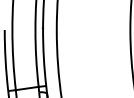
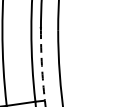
arc: (43, 58) -> (41, 66), solid -> dashed

